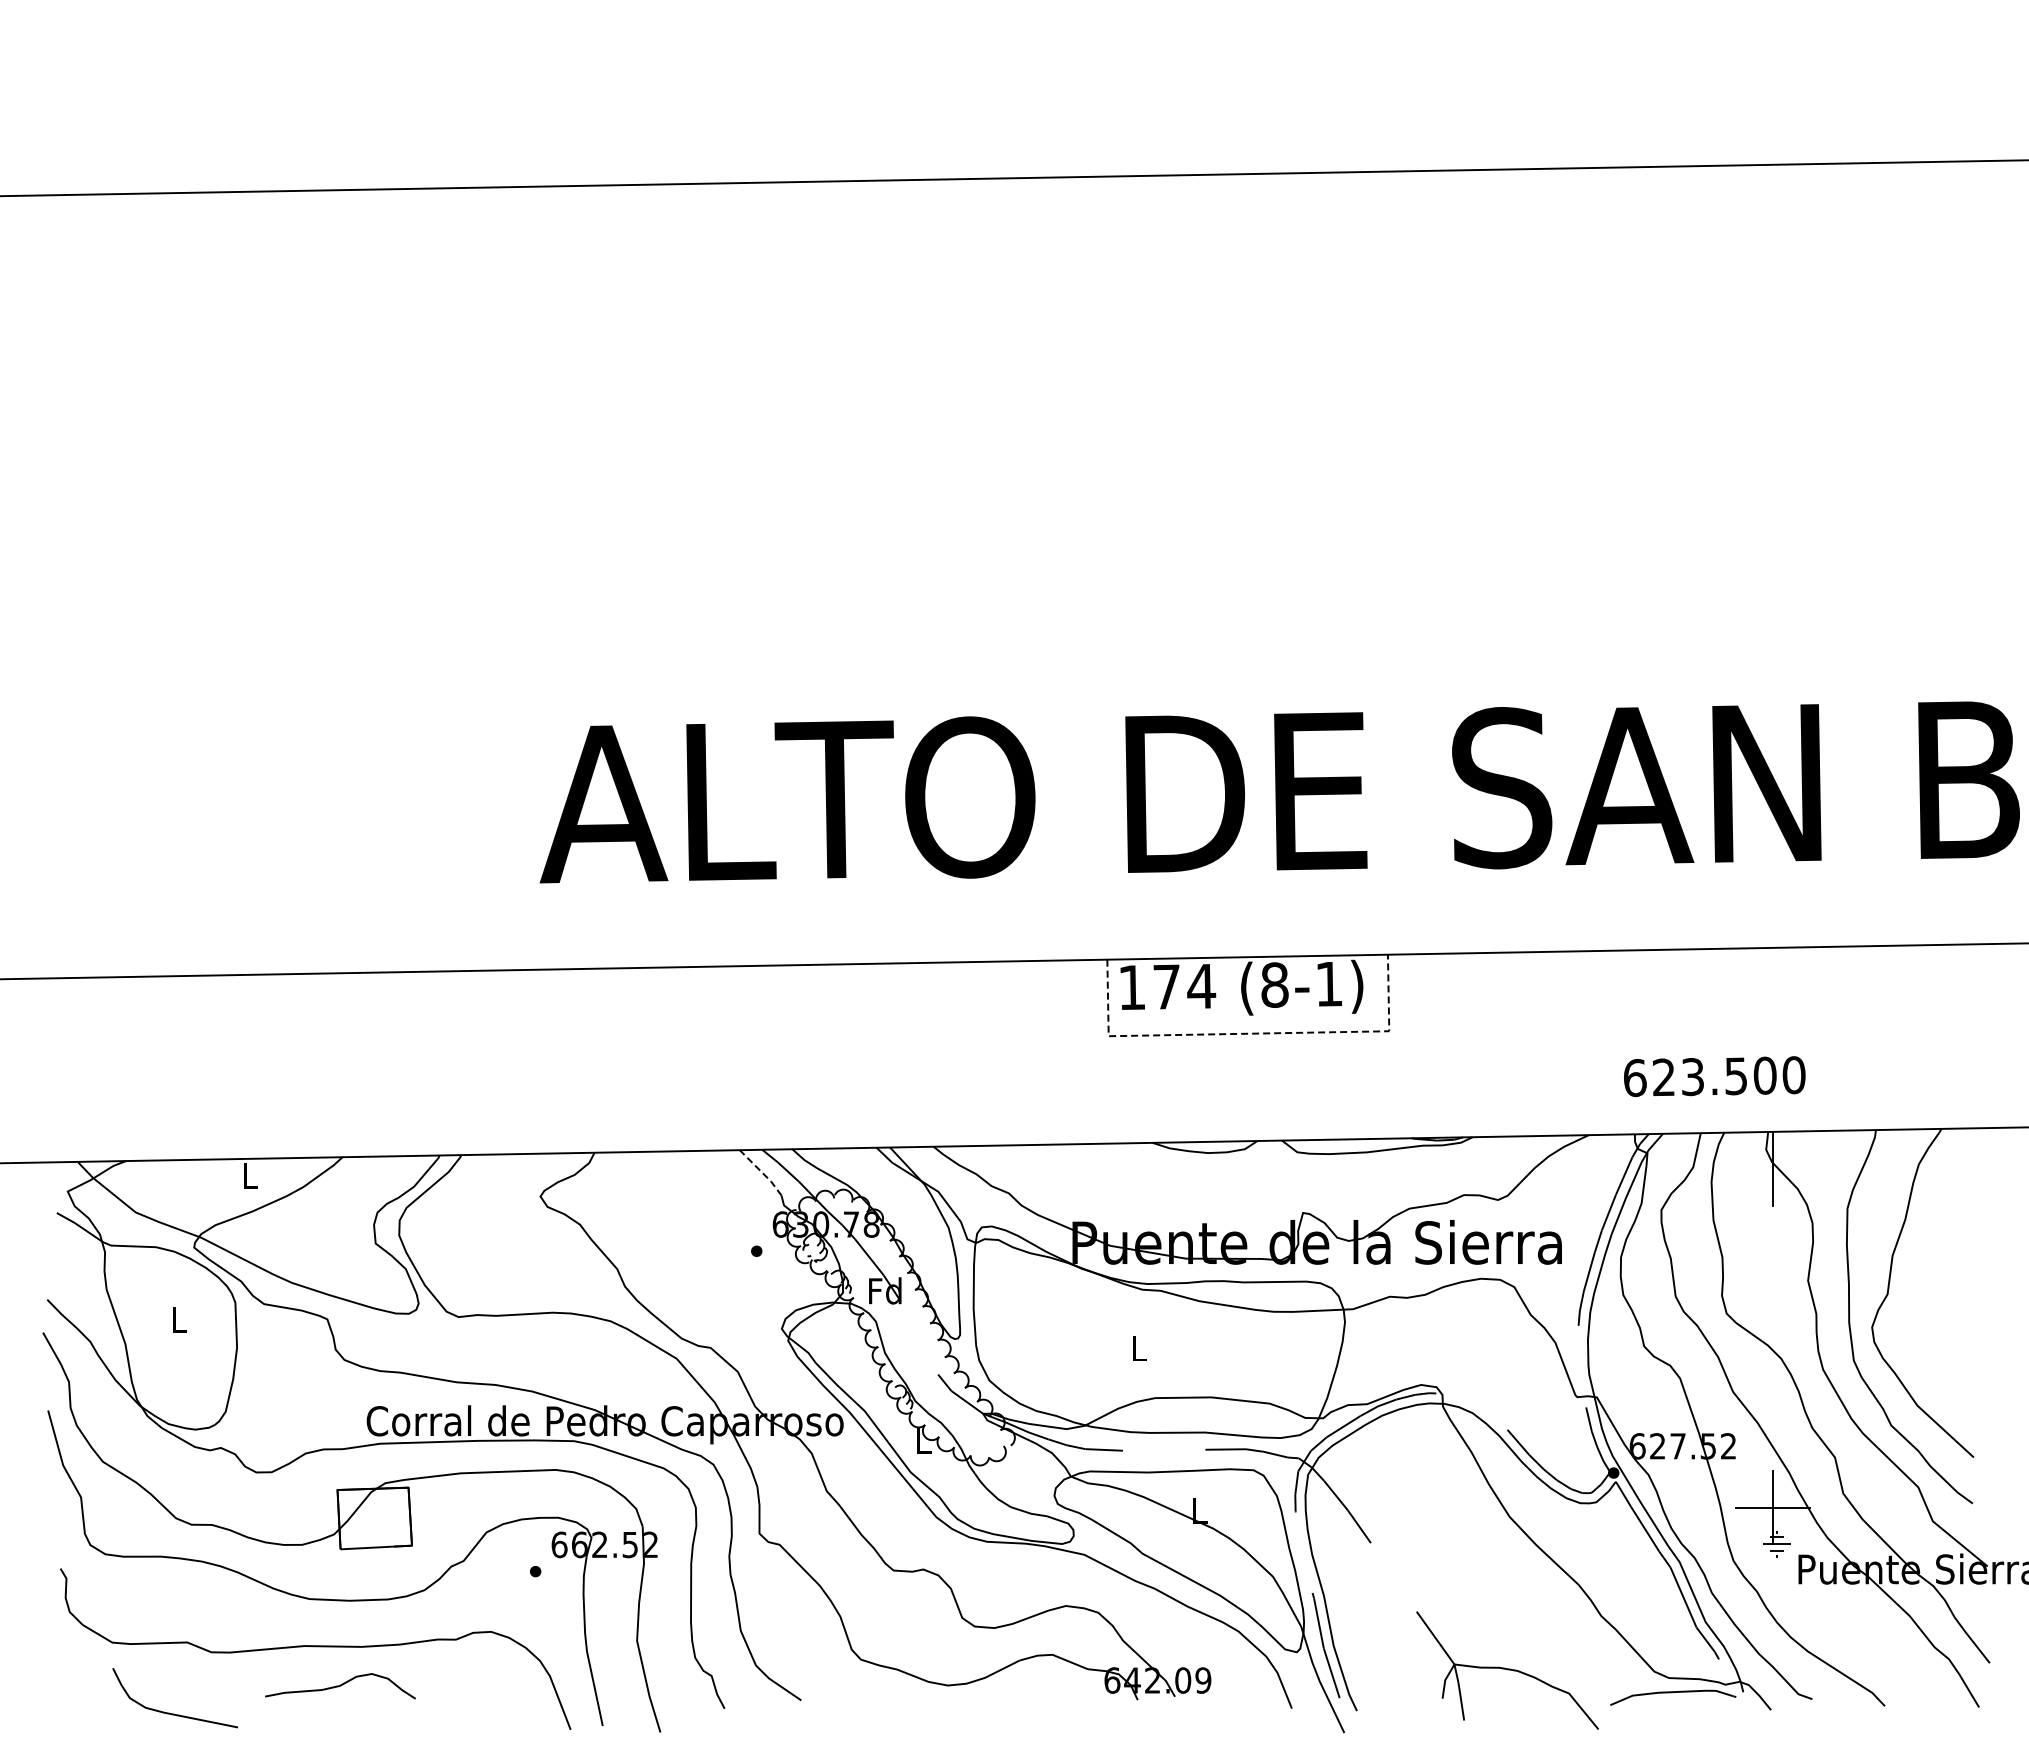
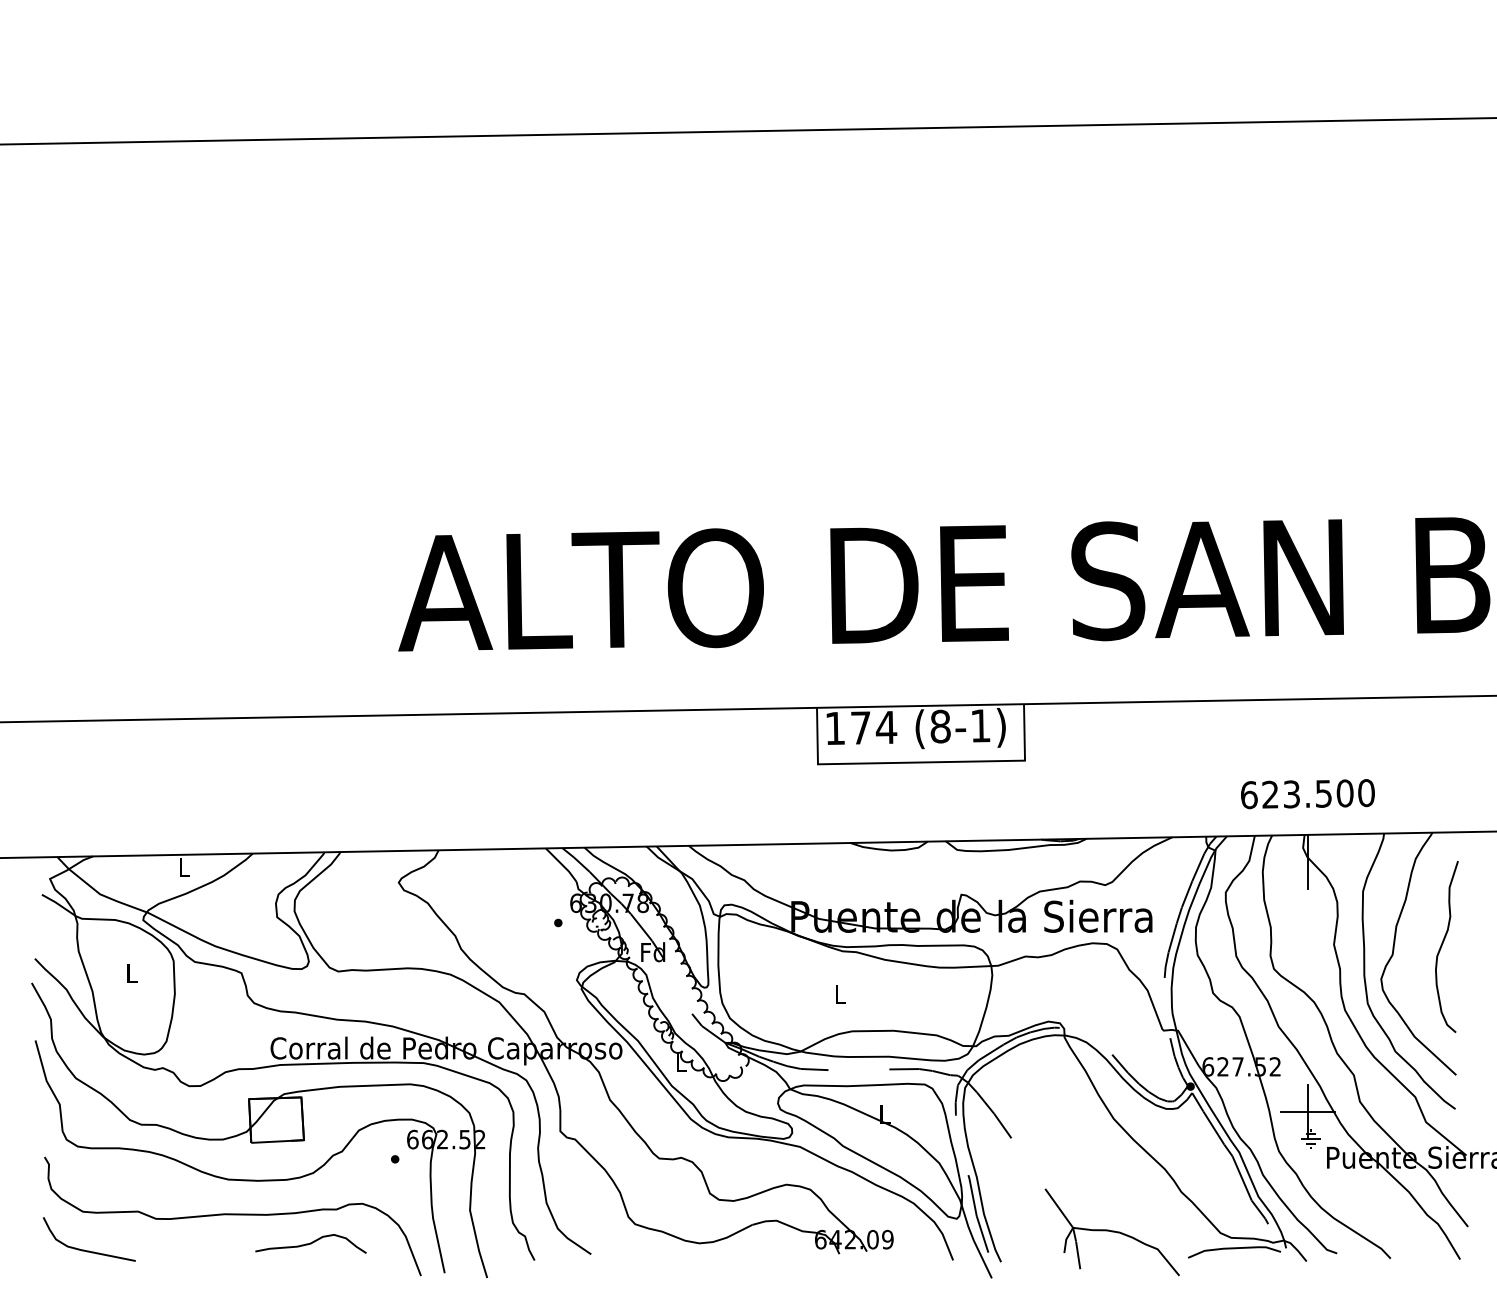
line: (1249, 1033) -> (921, 762), dashed -> solid
text: (1714, 1076) -> (1307, 794), moved
line: (762, 1172) -> (562, 864), dashed -> solid
curve: (1955, 1280) -> (1442, 944), added
curve: (340, 1686) -> (310, 1244), moved
curve: (169, 1712) -> (85, 1249), moved

